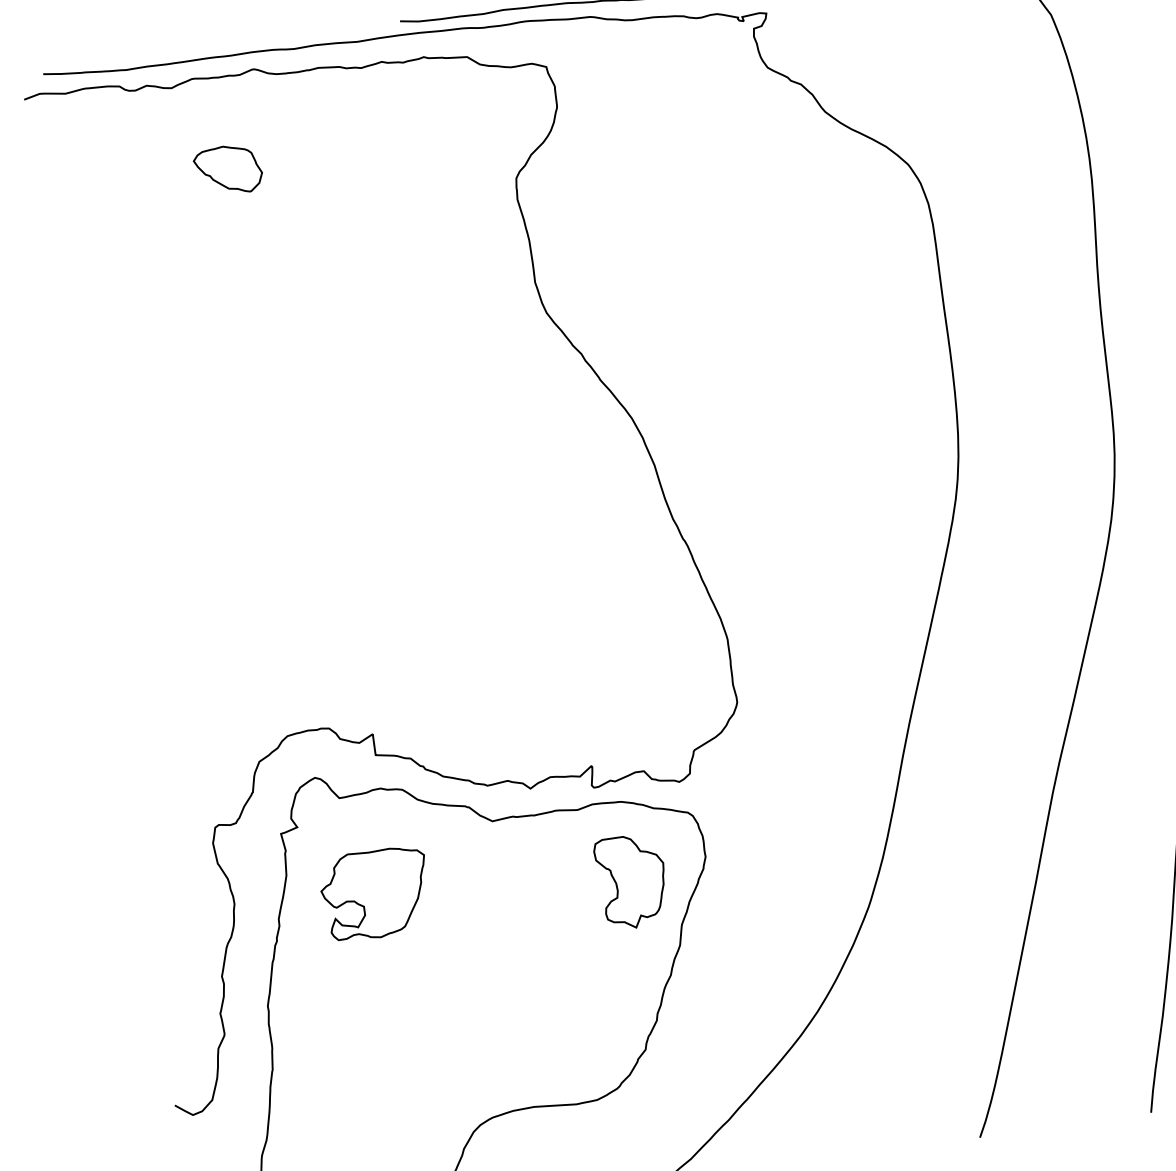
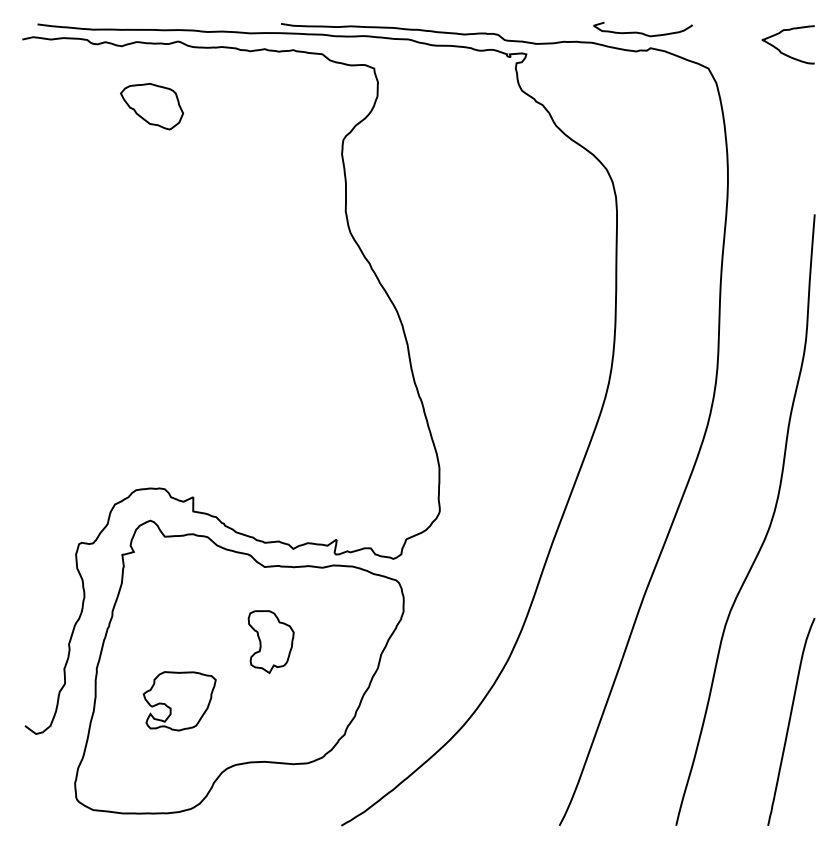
part: (227, 170) -> (151, 106), size x1.4
part: (631, 882) -> (270, 642), moved
part: (375, 894) -> (179, 701), moved

